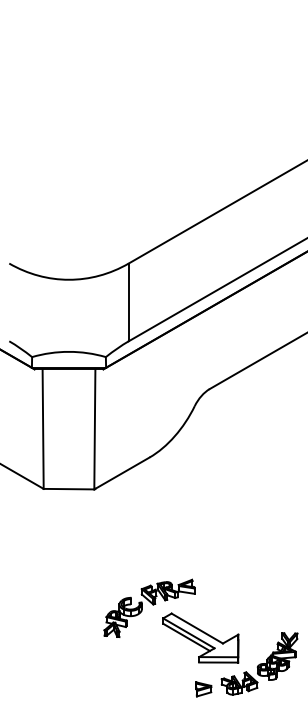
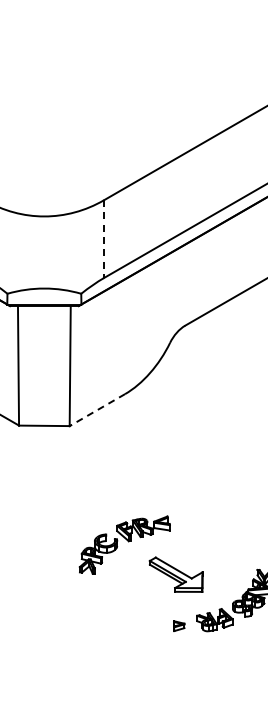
line: (128, 302) -> (103, 239), solid -> dashed
line: (122, 473) -> (97, 410), solid -> dashed
part: (200, 637) -> (175, 574), size x0.7
part: (203, 689) -> (178, 626), size x0.7

